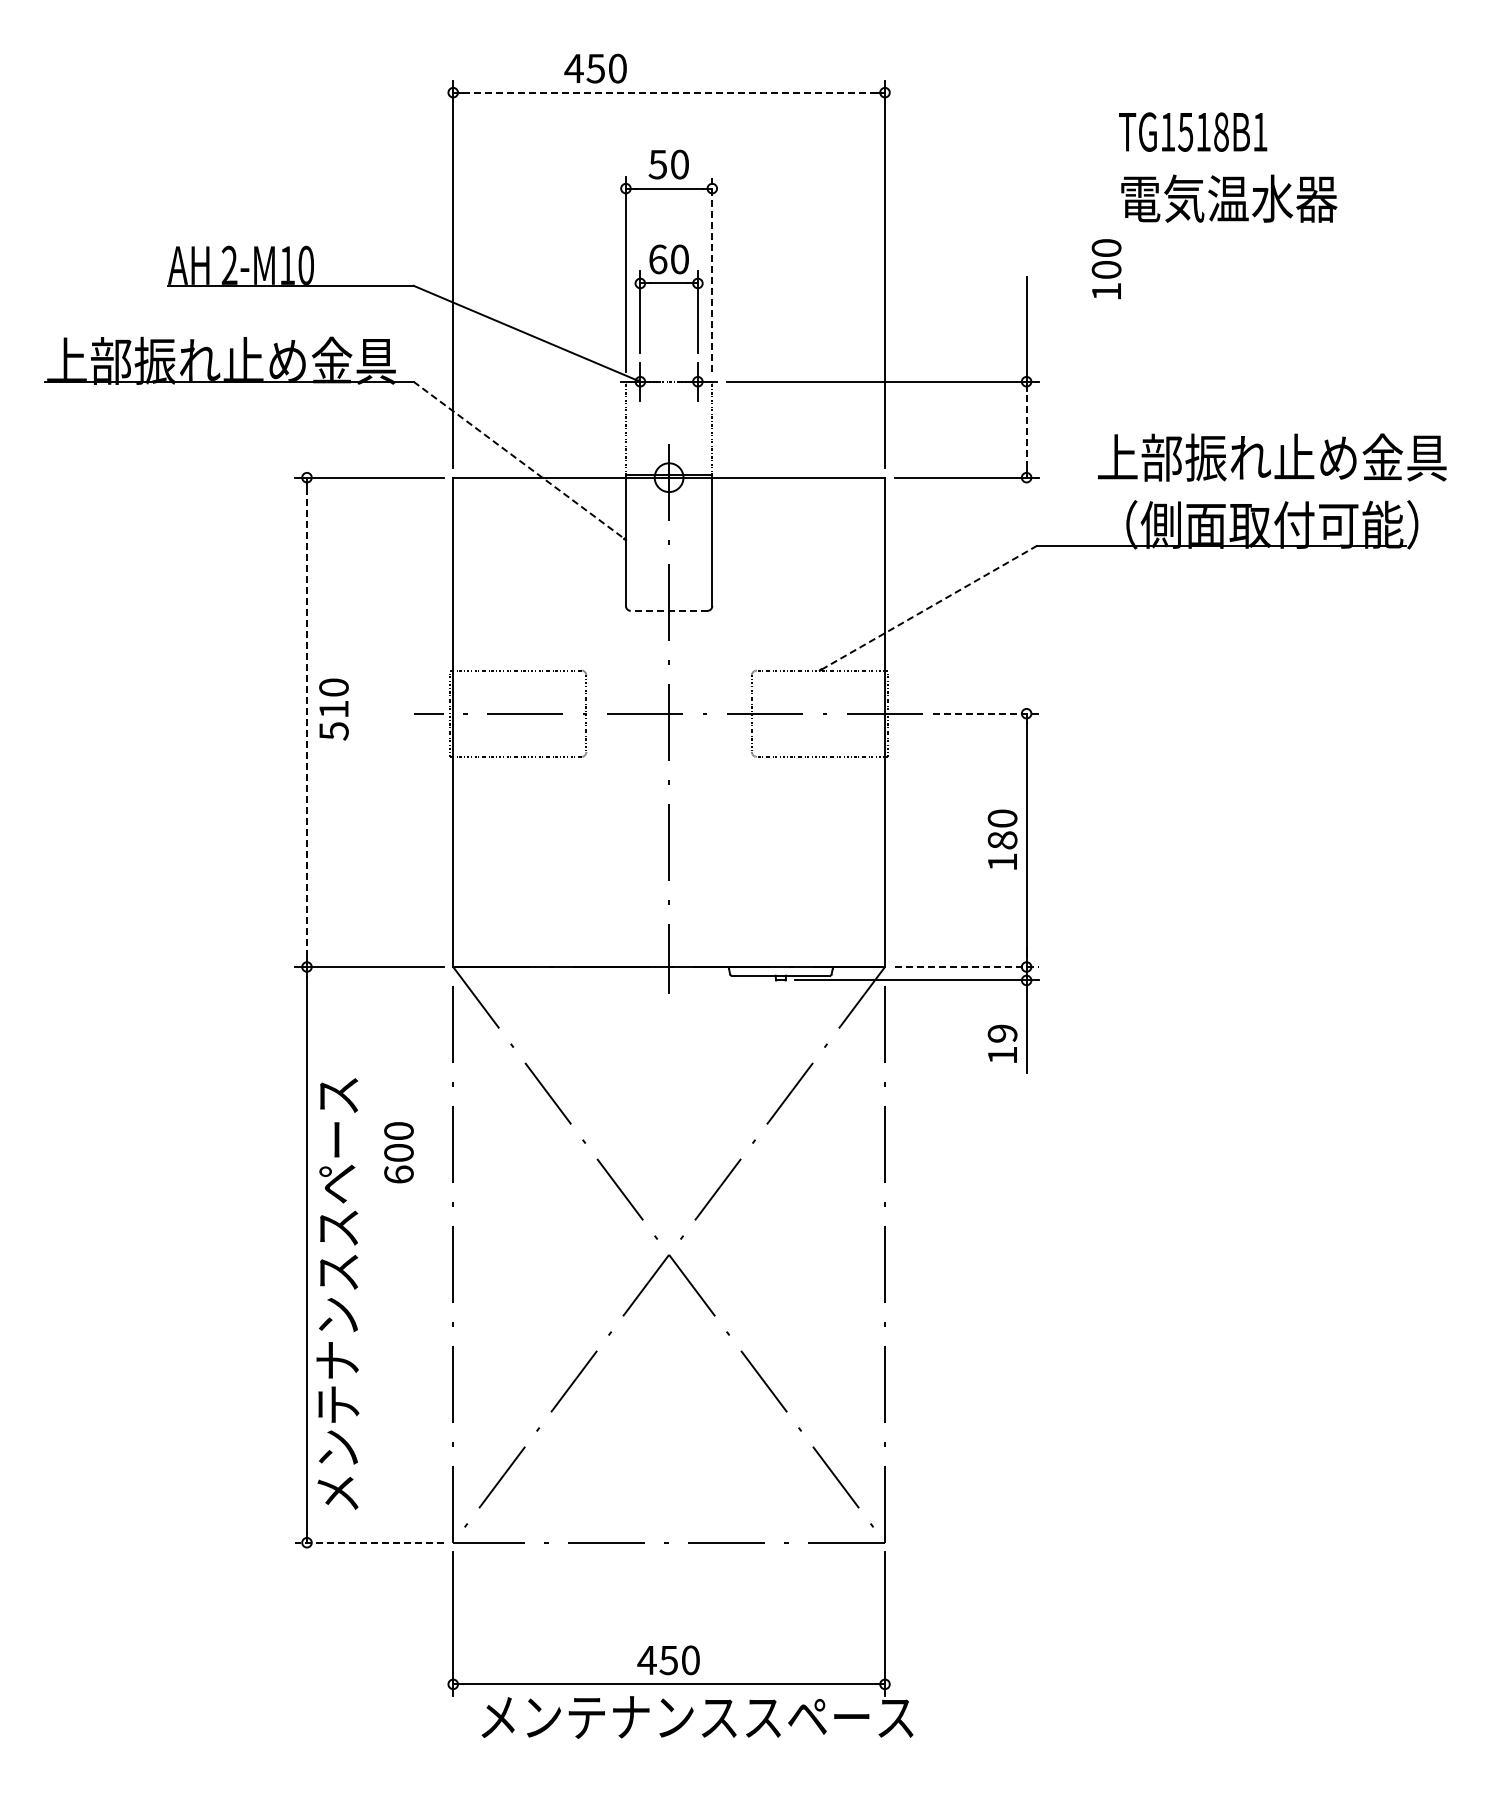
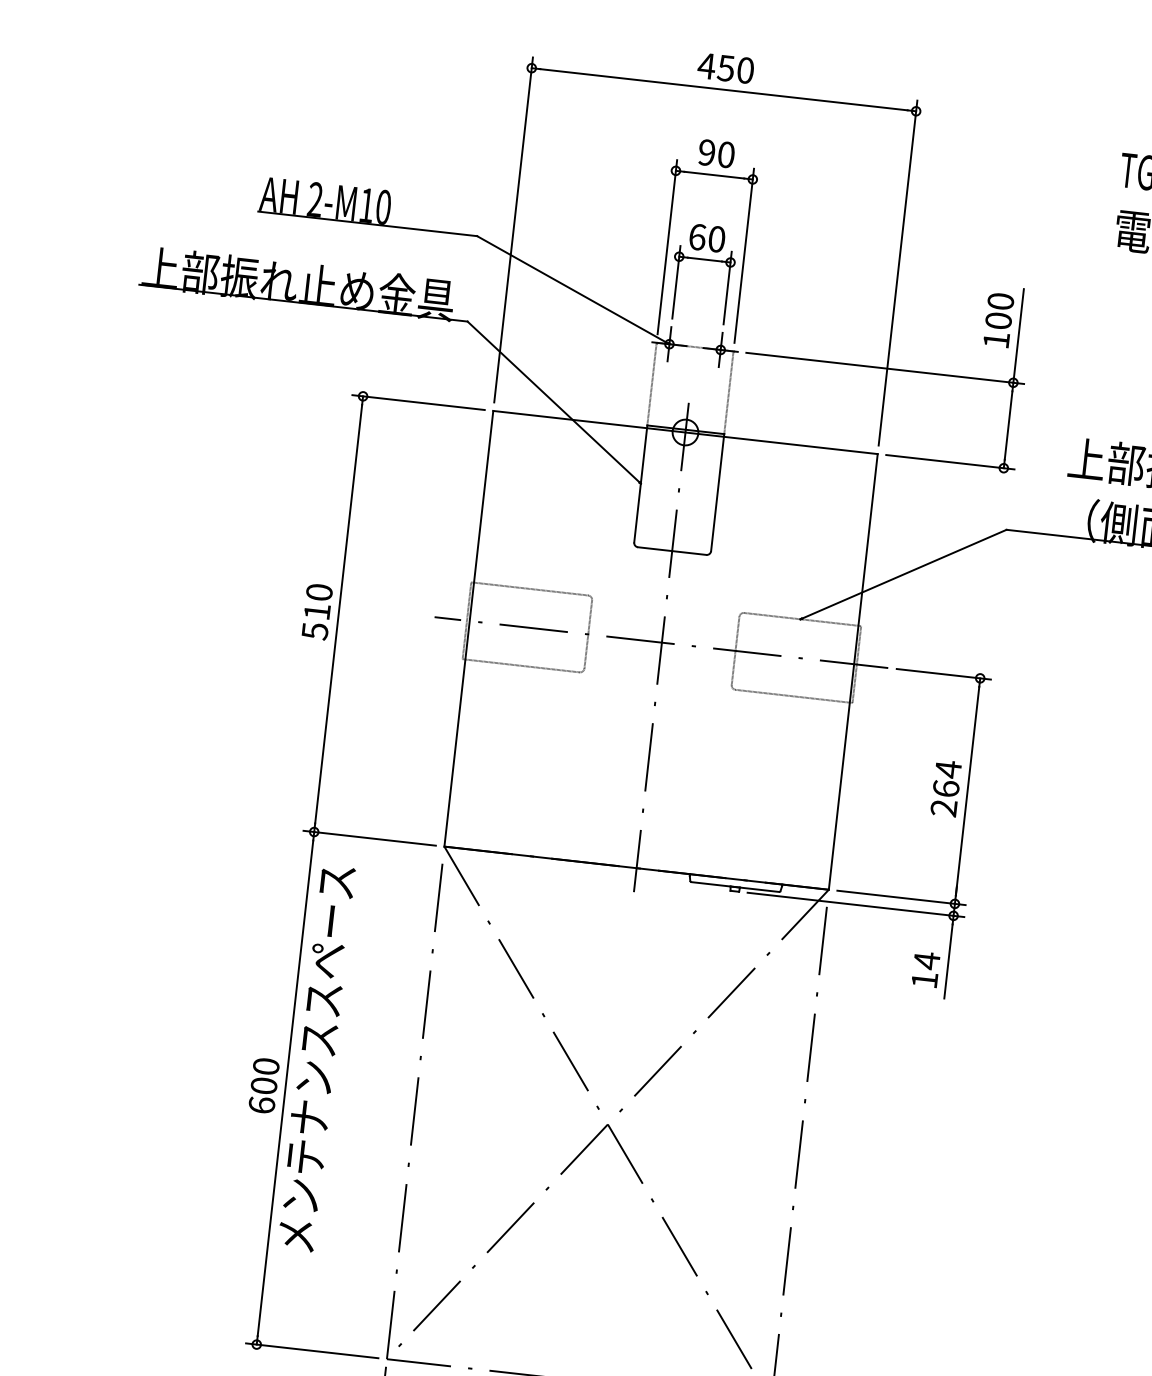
text: (595, 68) -> (725, 68), moved
line: (669, 92) -> (724, 89), dashed -> solid
text: (657, 164) -> (706, 152), 50 -> 90
text: (1106, 269) -> (998, 320), moved
line: (712, 274) -> (744, 255), dashed -> solid
line: (1026, 429) -> (1008, 425), dashed -> solid
line: (520, 461) -> (554, 403), dashed -> solid
line: (928, 608) -> (903, 574), dashed -> solid
line: (668, 610) -> (671, 550), dashed -> solid
text: (333, 709) -> (316, 611), moved
line: (985, 713) -> (943, 674), dashed -> solid
line: (307, 721) -> (339, 613), dashed -> solid
text: (1002, 839) -> (946, 787), 180 -> 264
line: (967, 967) -> (902, 898), dashed -> solid
text: (1002, 1033) -> (926, 960), 19 -> 14
text: (398, 1152) -> (263, 1085), moved
text: (337, 1293) -> (316, 1058), moved
line: (368, 1542) -> (311, 1350), dashed -> solid

